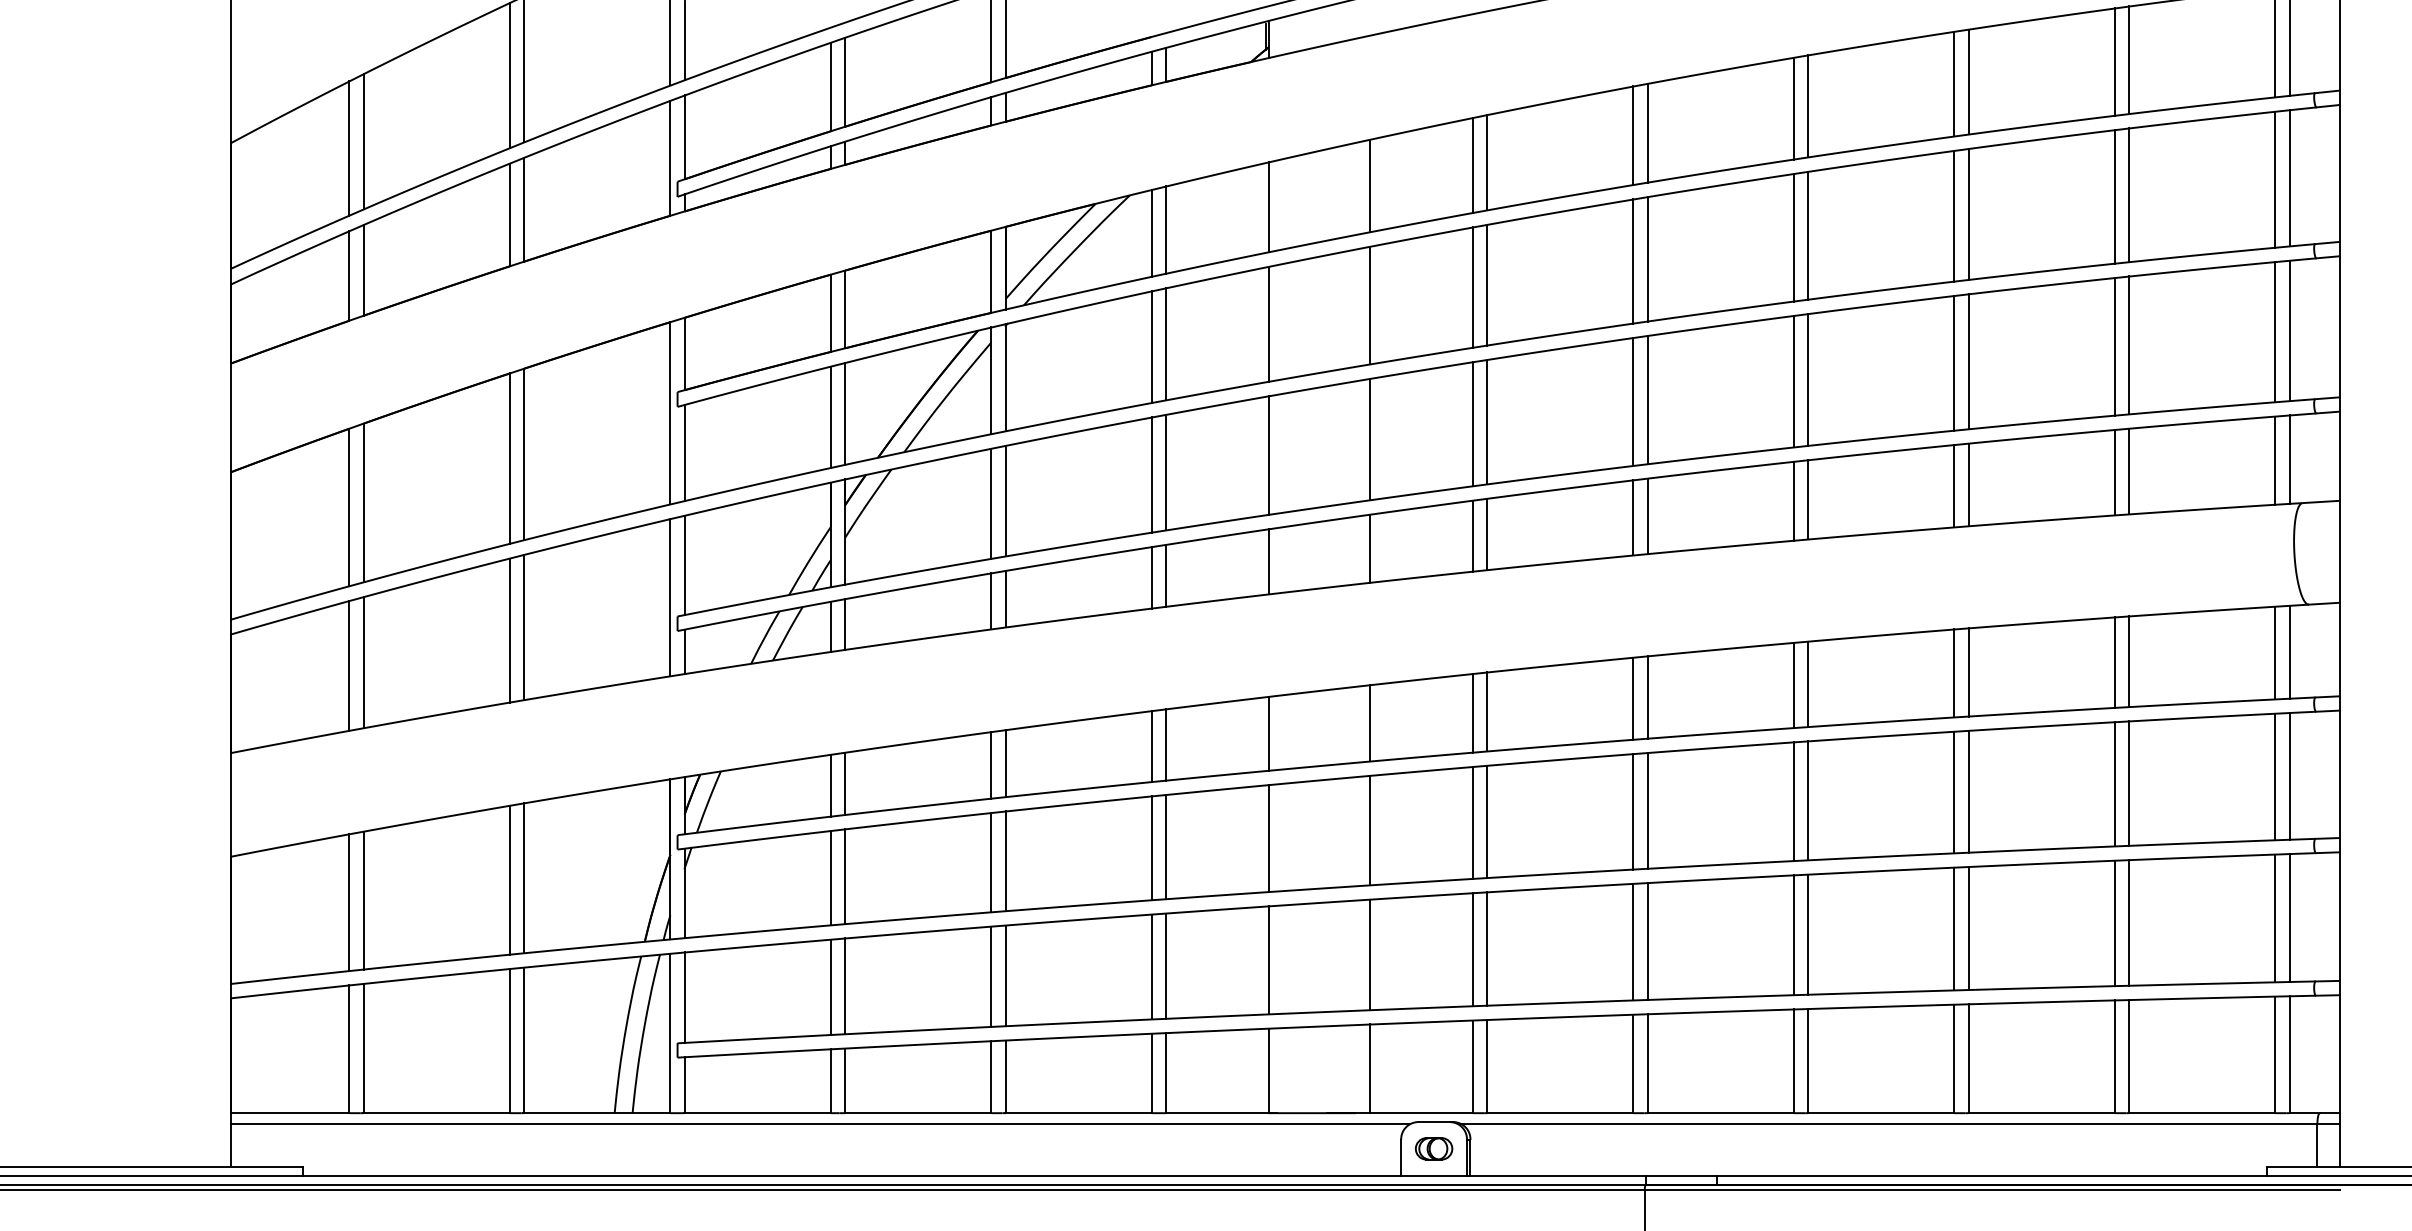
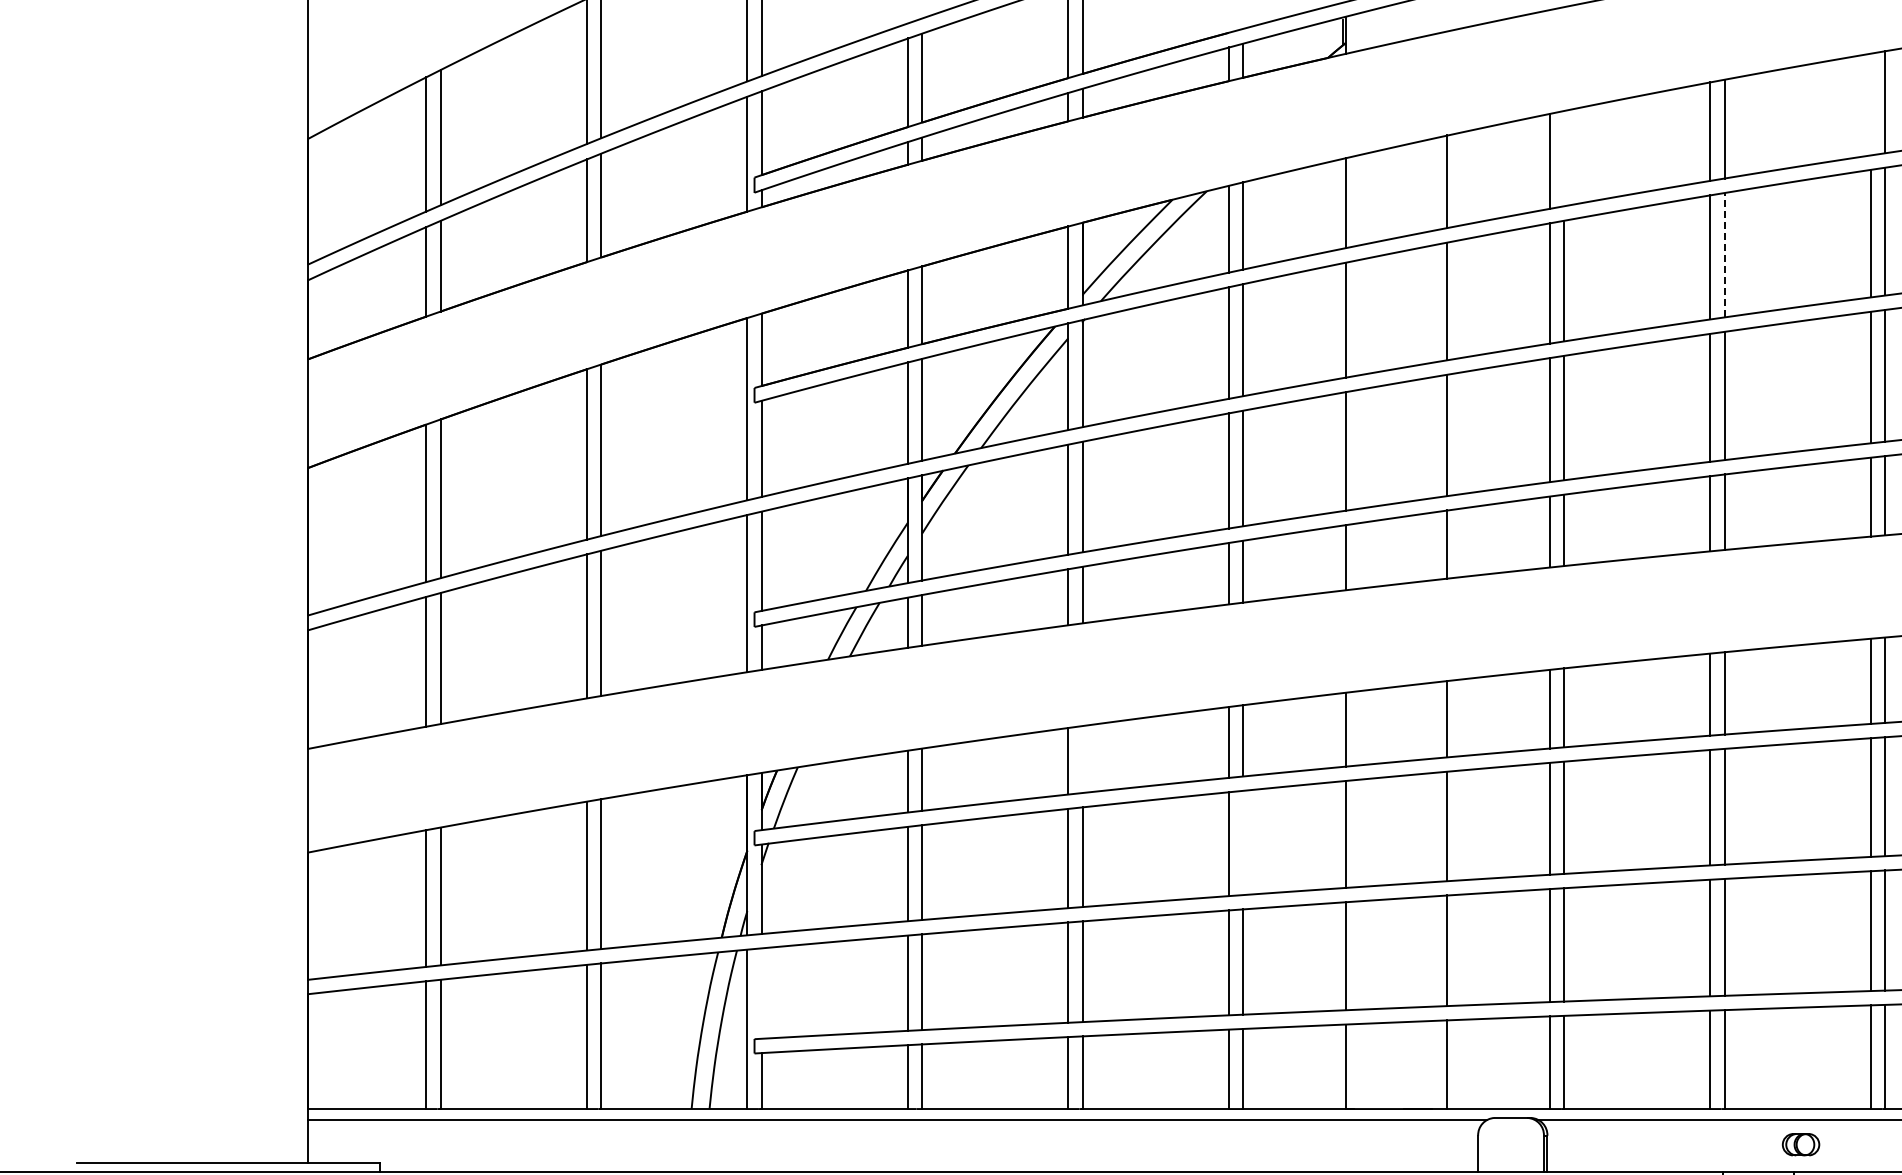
line: (1793, 108) -> (1870, 104), removed
line: (1487, 162) -> (1564, 158), removed
line: (1647, 258) -> (1724, 254), solid -> dashed
line: (1005, 763) -> (1082, 759), removed
line: (1166, 846) -> (1243, 842), removed
line: (684, 997) -> (761, 993), removed
part: (1434, 1148) -> (1801, 1144), moved

